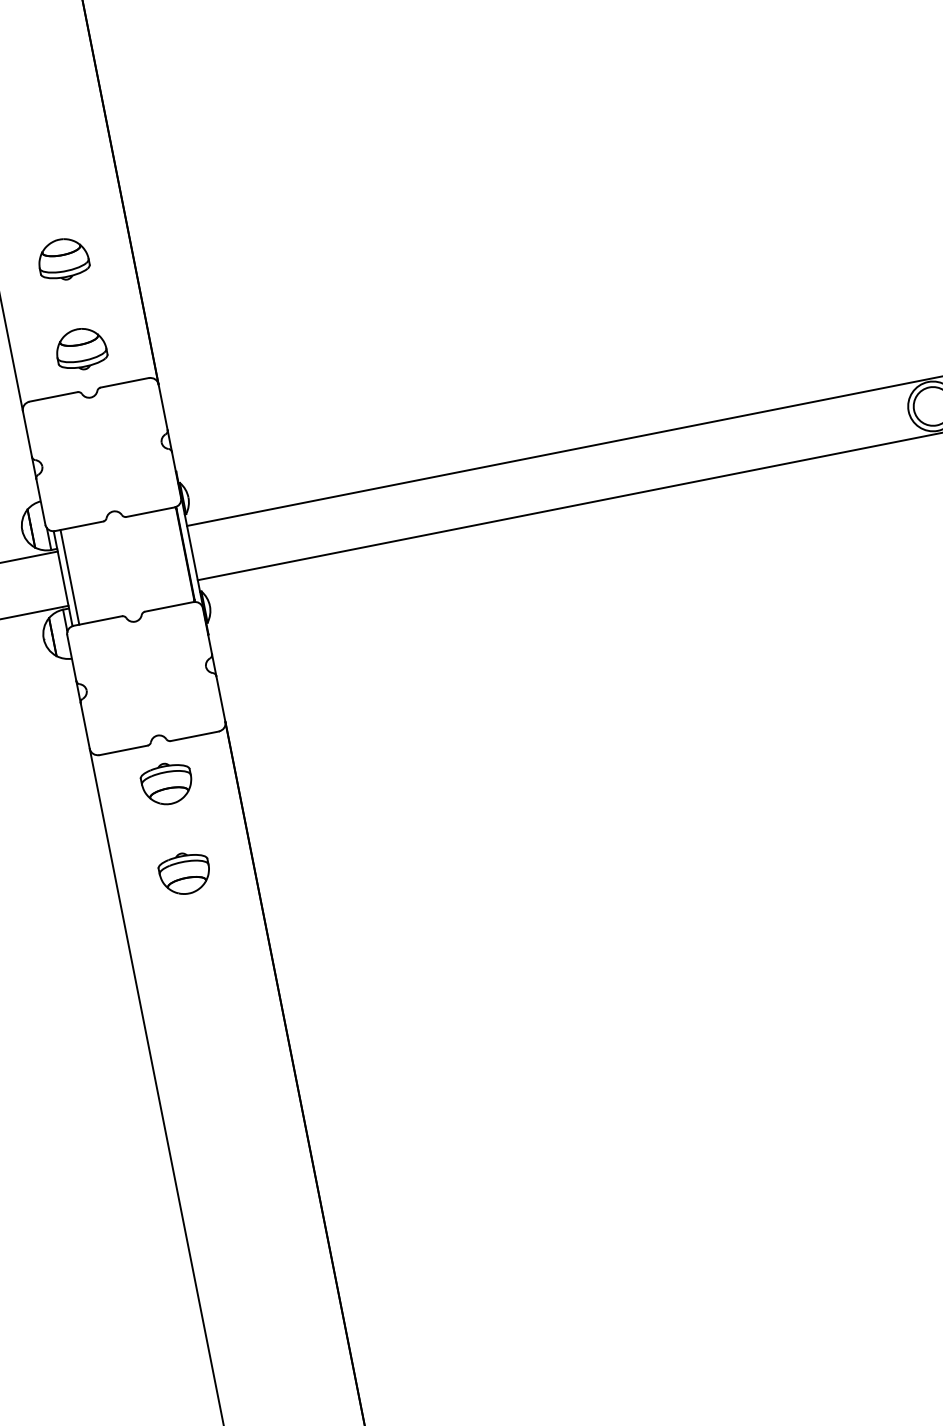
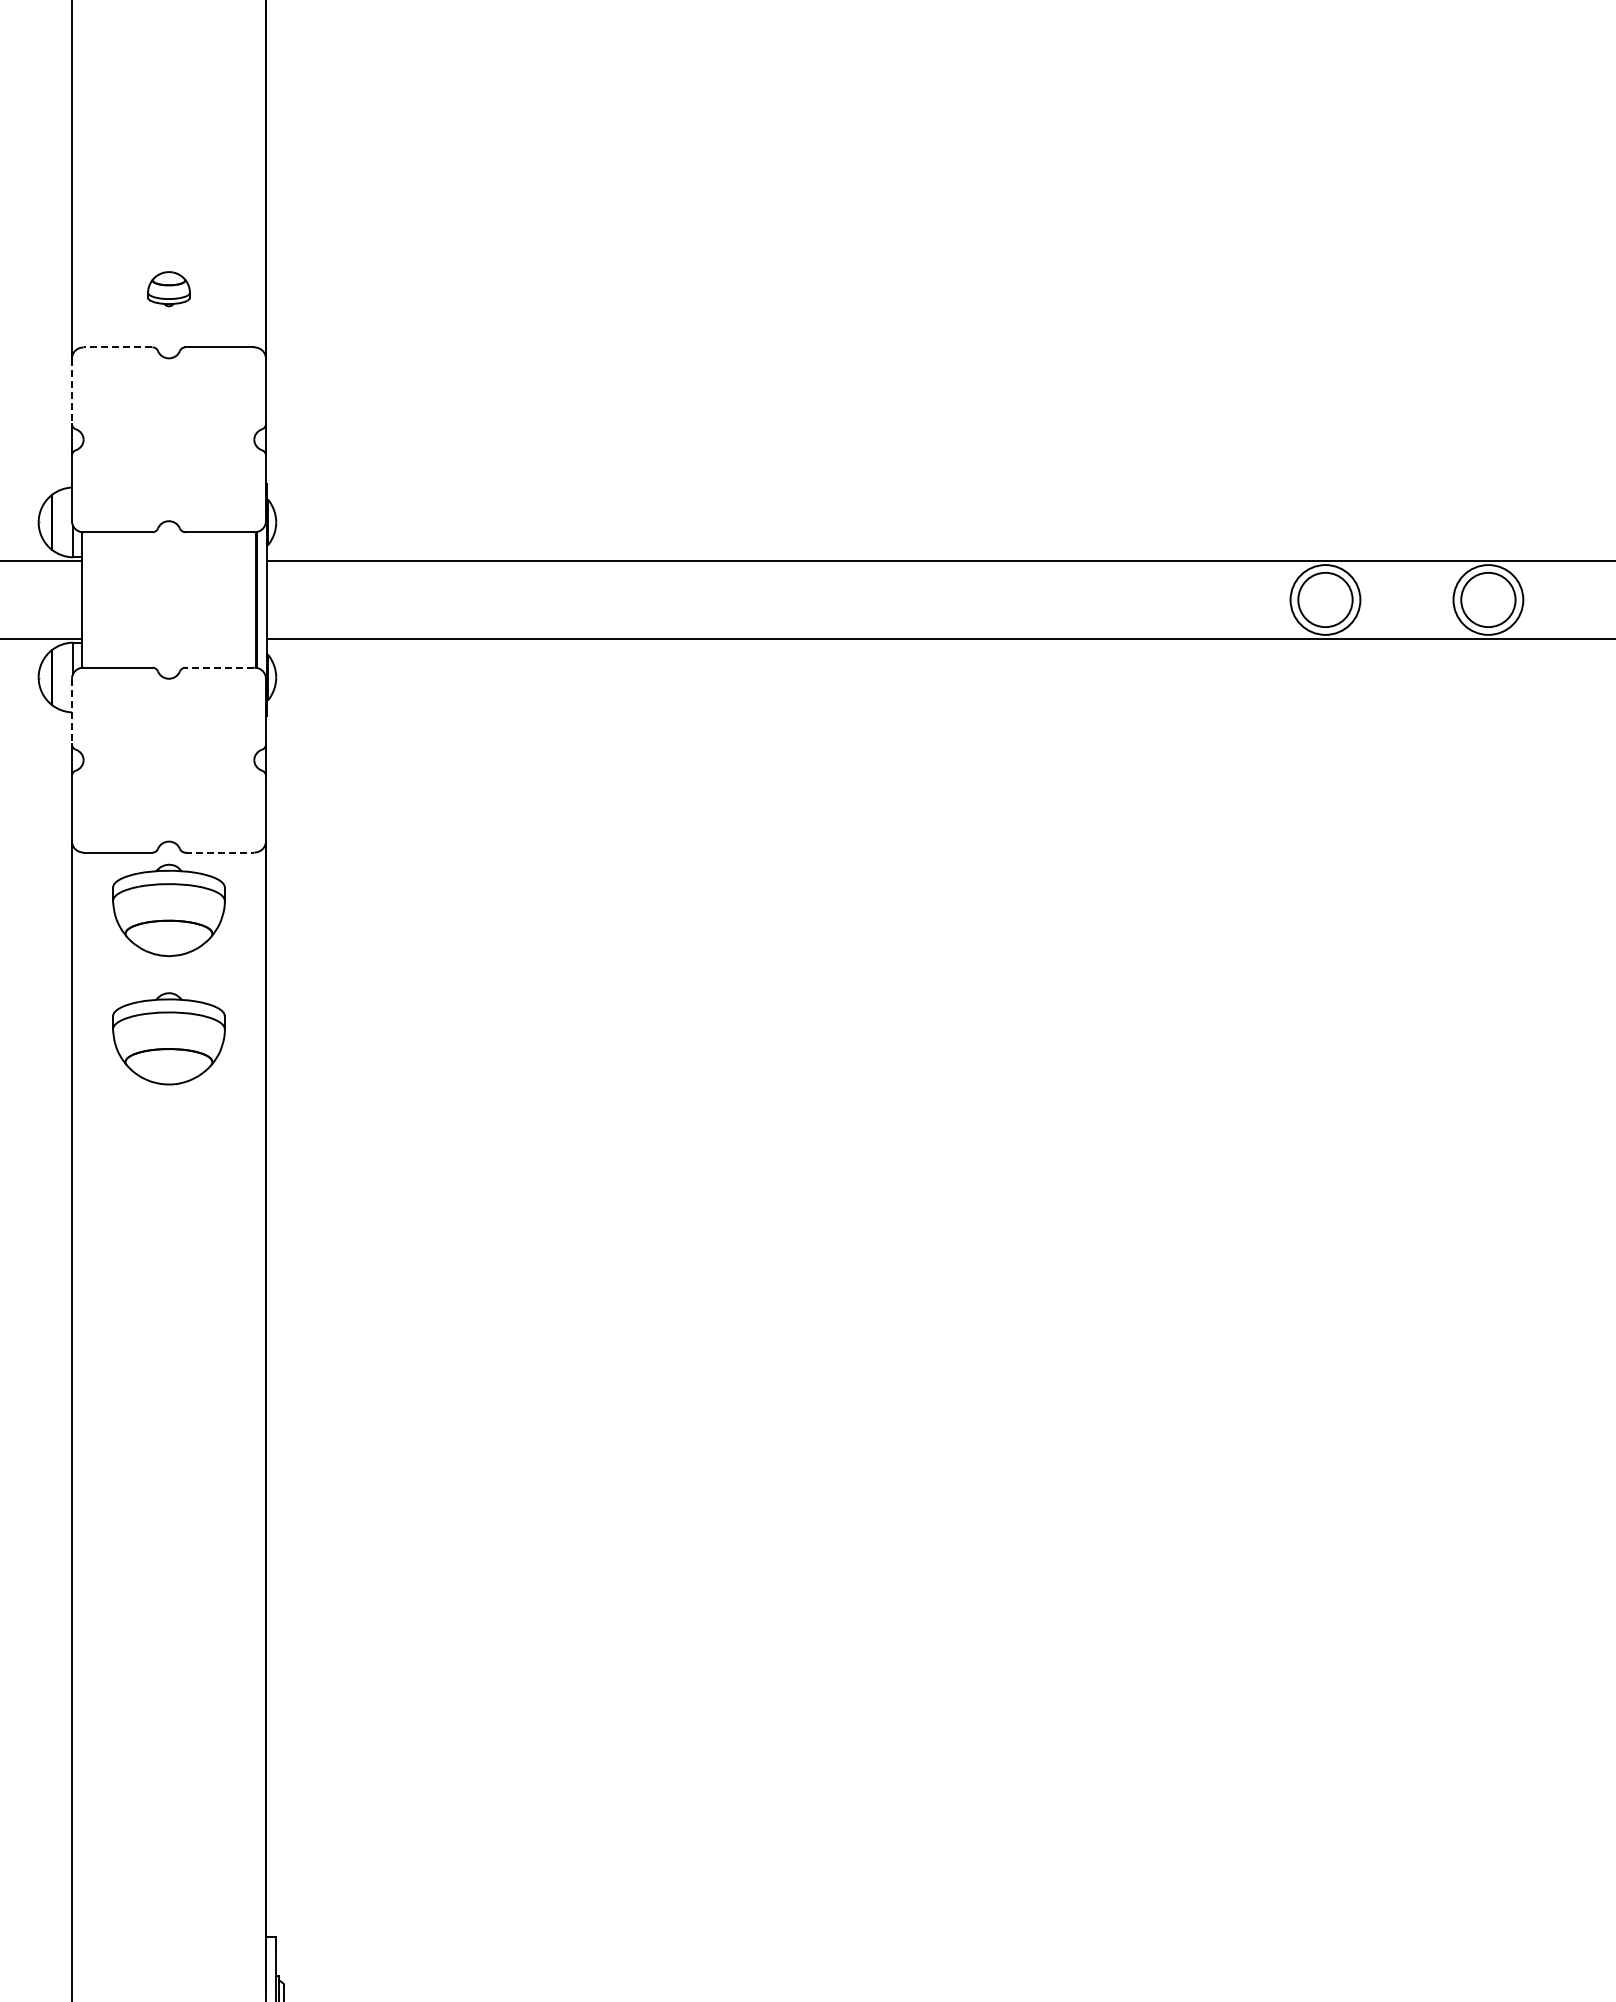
part: (62, 259) -> (168, 160), removed
part: (80, 348) -> (168, 288), size x0.6
line: (53, 397) -> (117, 347), solid -> dashed
line: (27, 434) -> (72, 391), solid -> dashed
line: (69, 576) -> (91, 599), removed
line: (168, 606) -> (219, 667), solid -> dashed
line: (72, 657) -> (72, 711), solid -> dashed
line: (195, 736) -> (220, 852), solid -> dashed
part: (166, 783) -> (168, 910), size x1.6
part: (184, 873) -> (168, 1038), size x1.6

